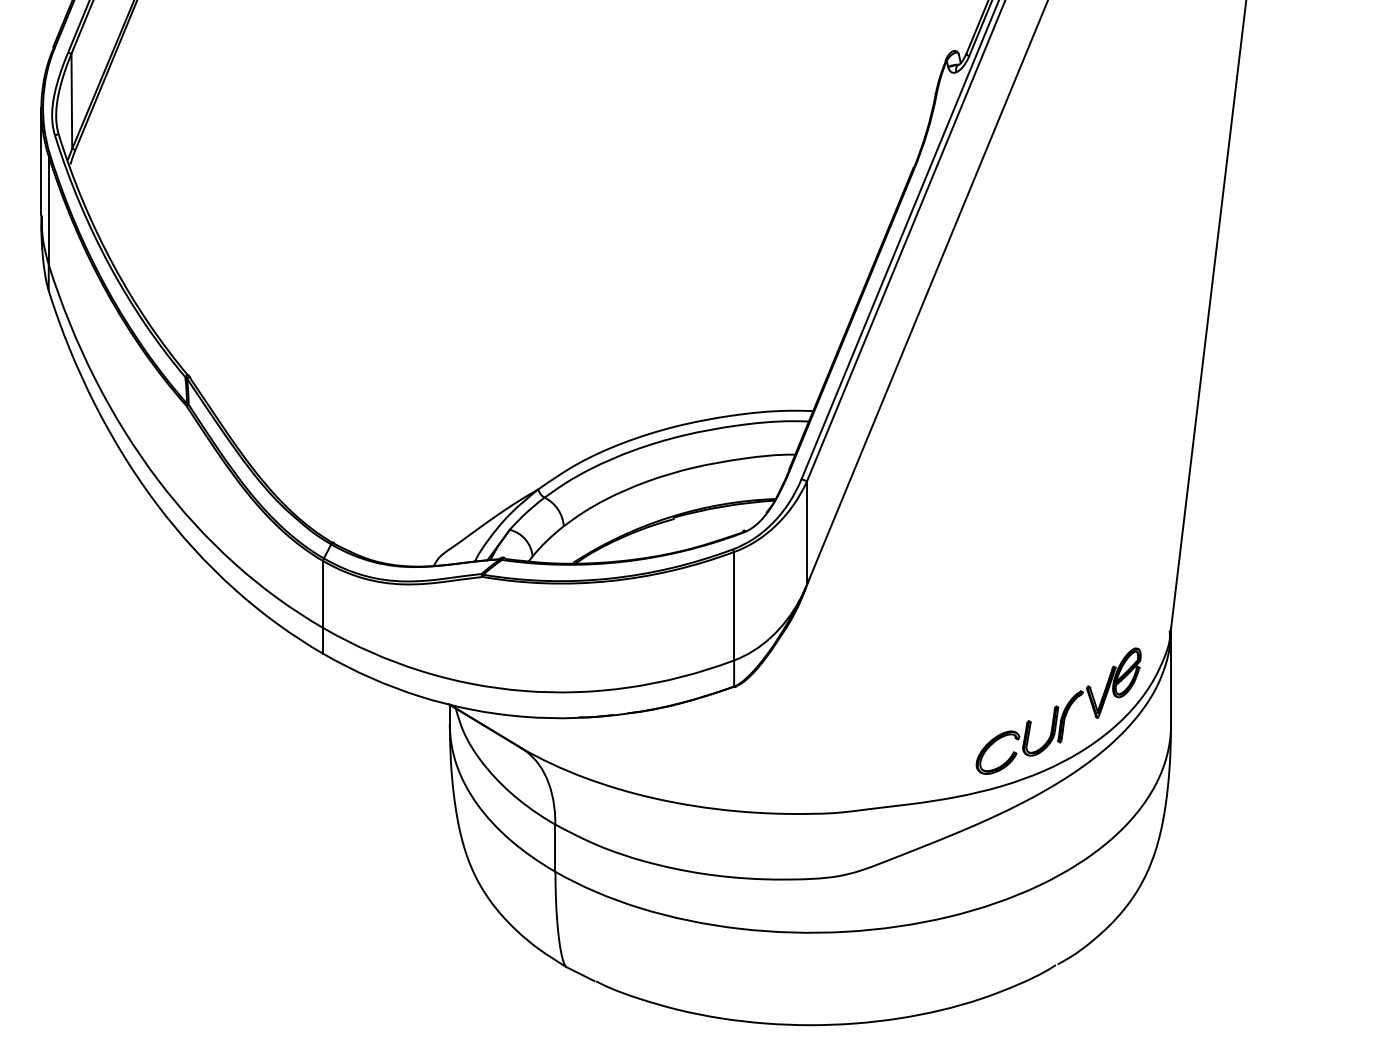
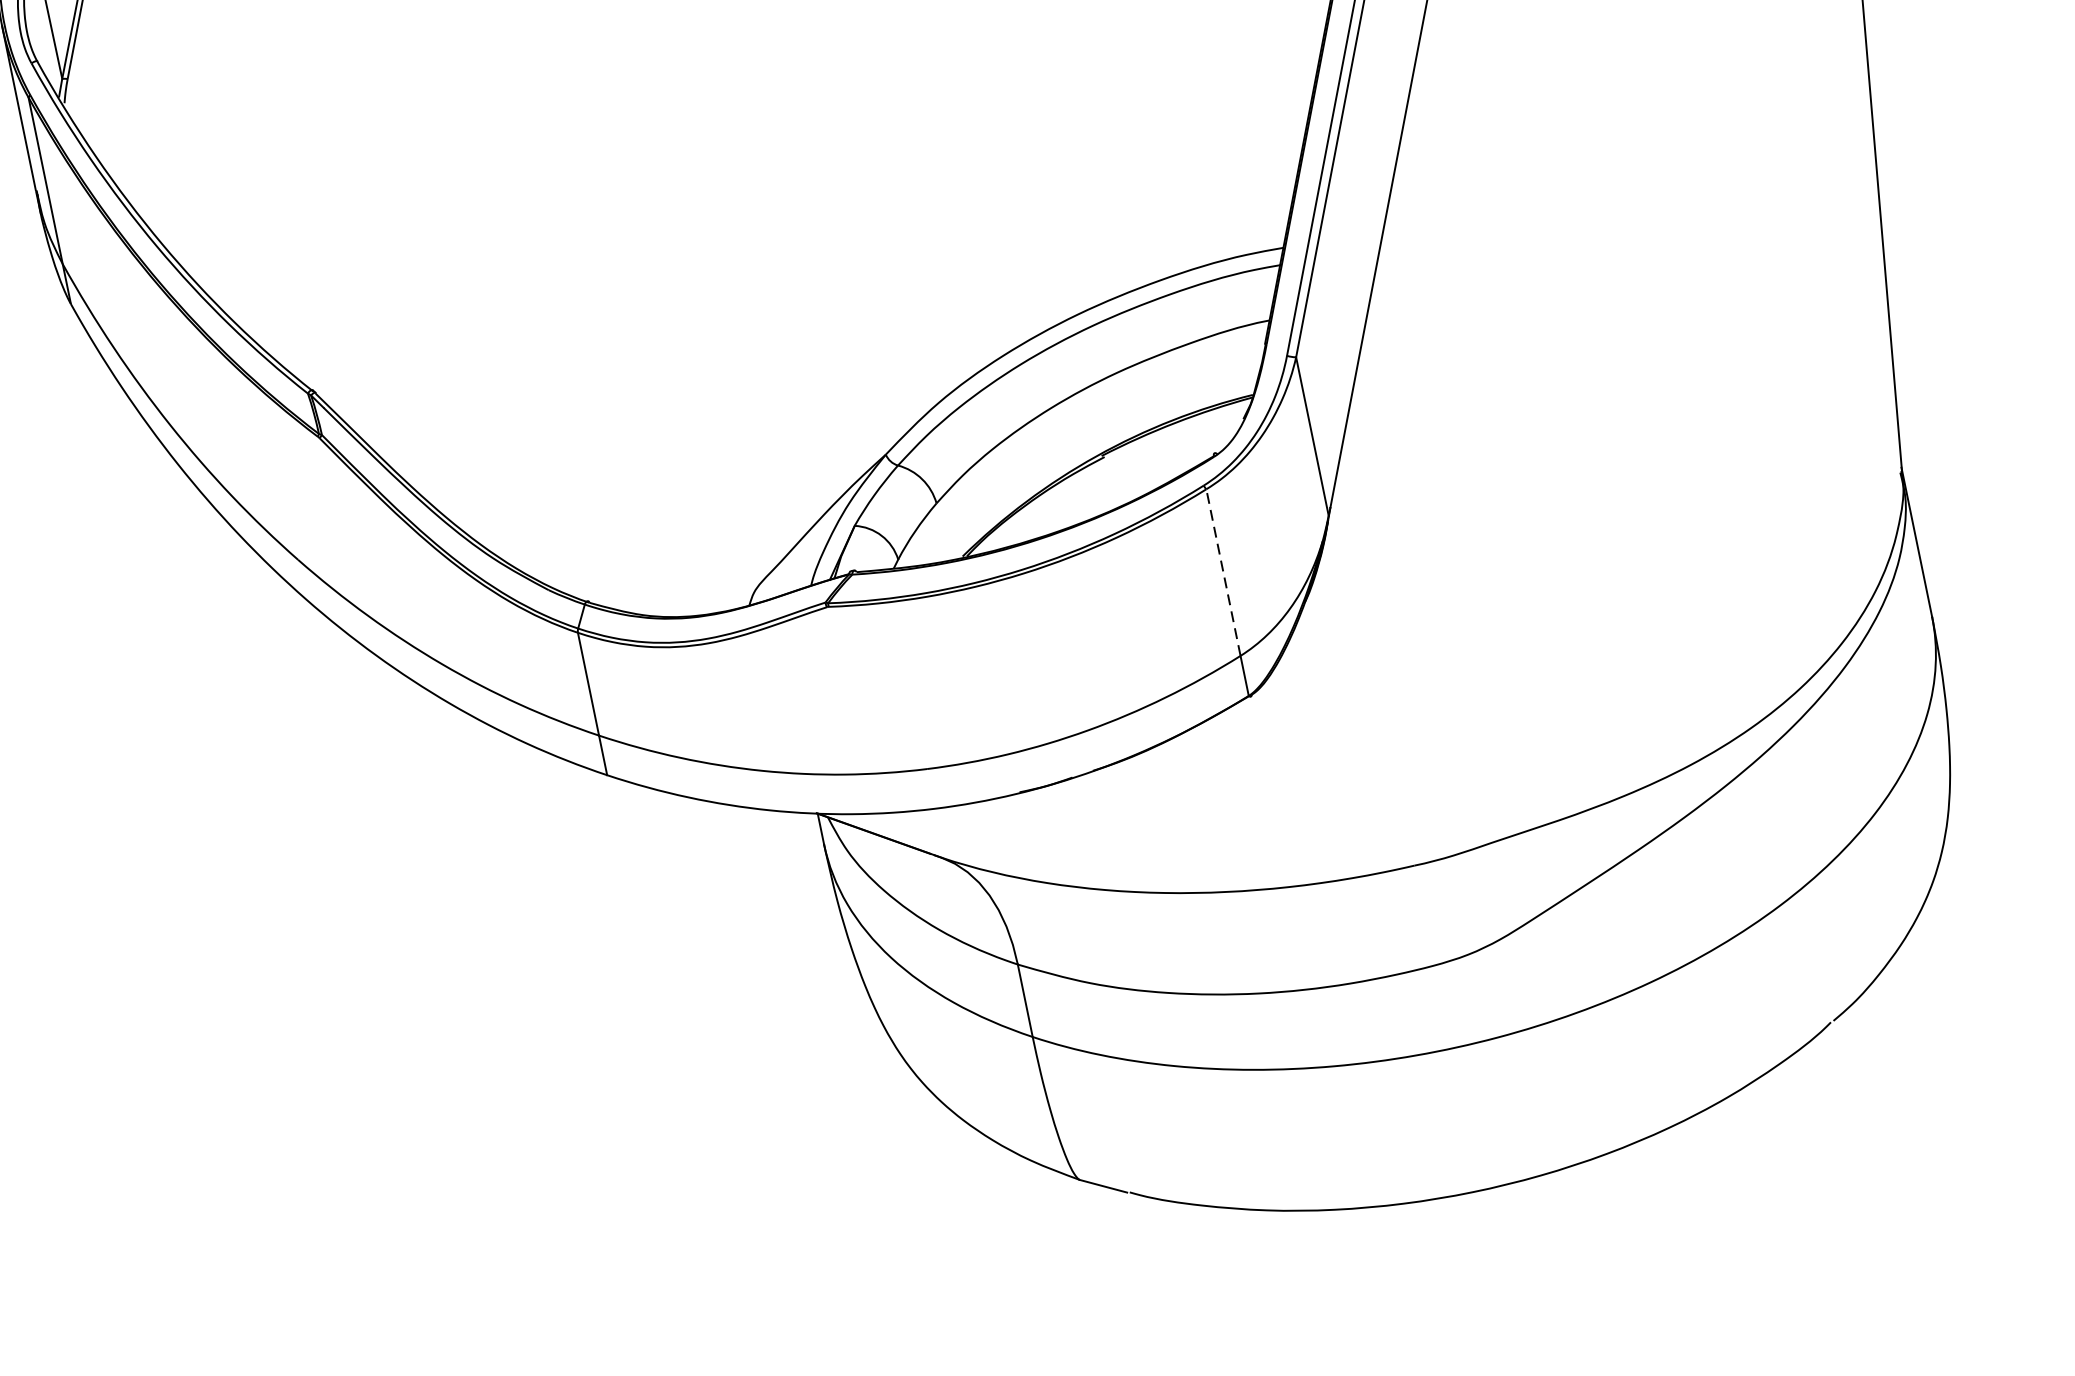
line: (734, 605) -> (1223, 571), solid -> dashed
part: (1058, 710) -> (1754, 630), removed

